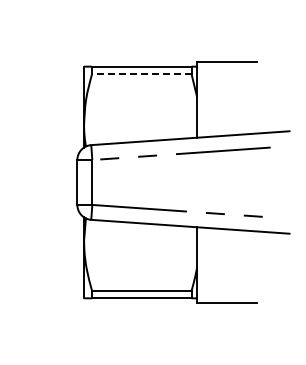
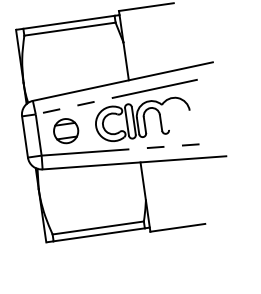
line: (141, 74) -> (69, 29), dashed -> solid
part: (206, 181) -> (143, 119), added
part: (122, 182) -> (66, 131), added

